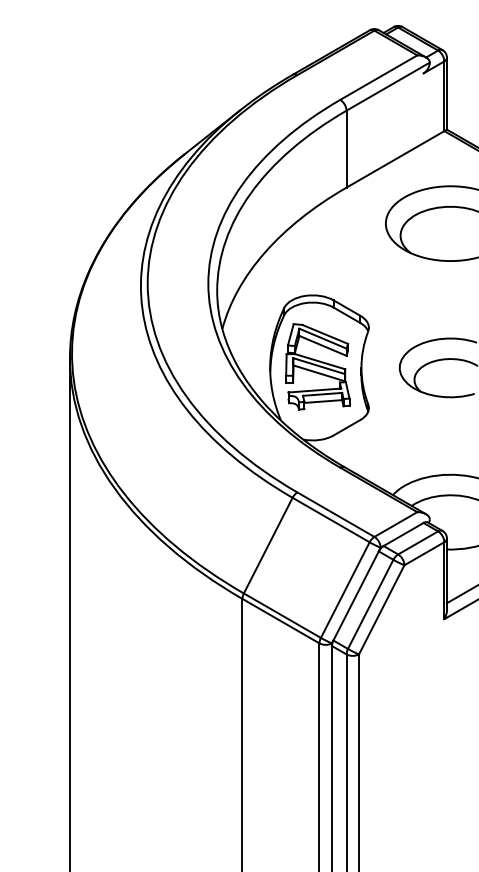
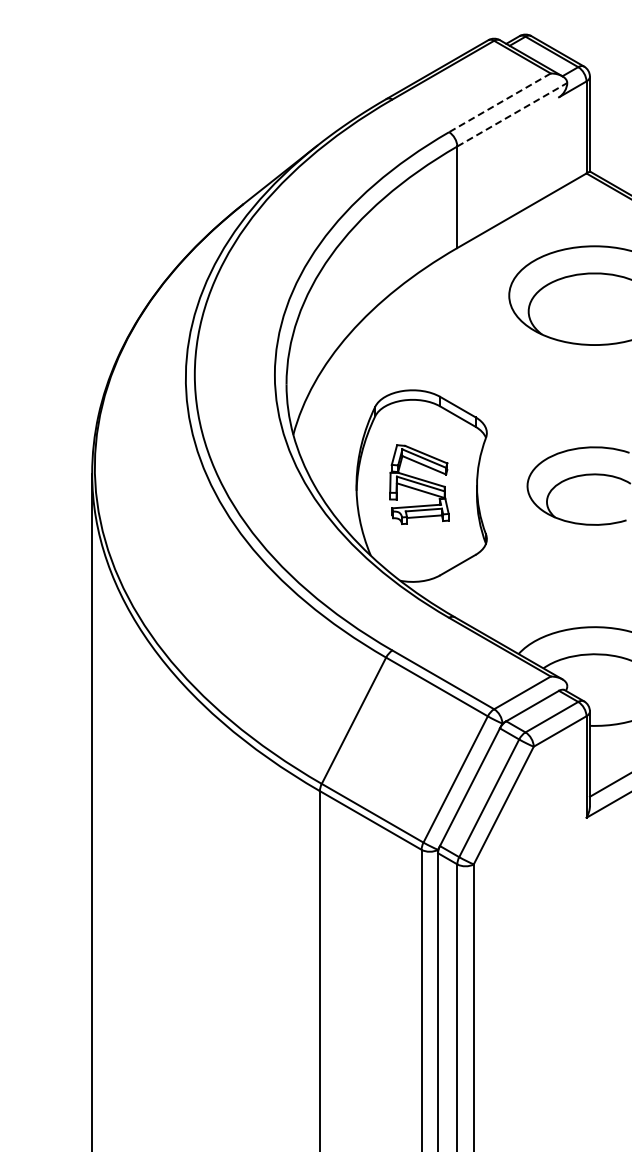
line: (378, 77) -> (499, 102), solid -> dashed
line: (388, 86) -> (512, 114), solid -> dashed
part: (317, 366) -> (419, 484), size x0.7

